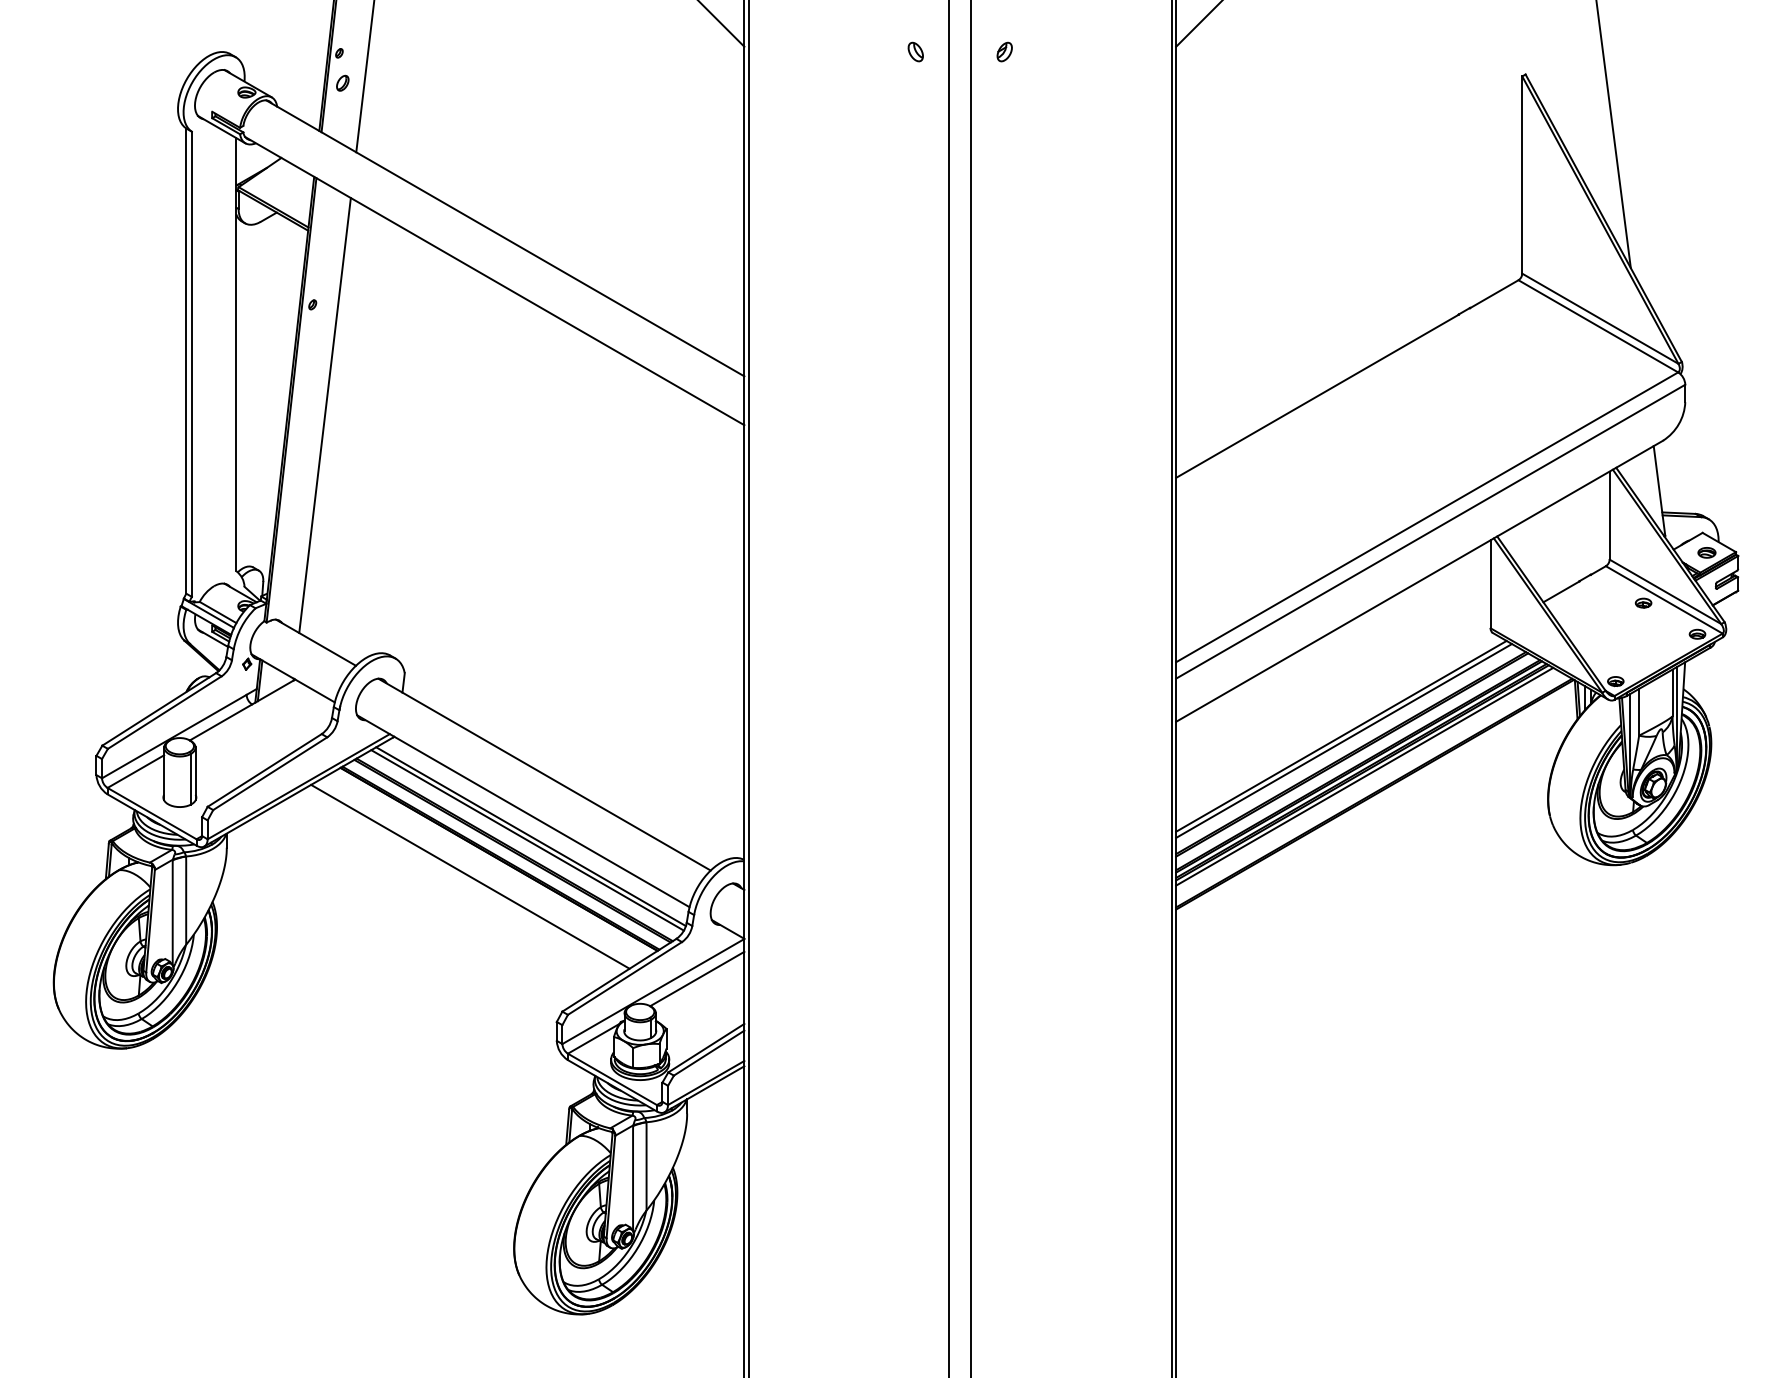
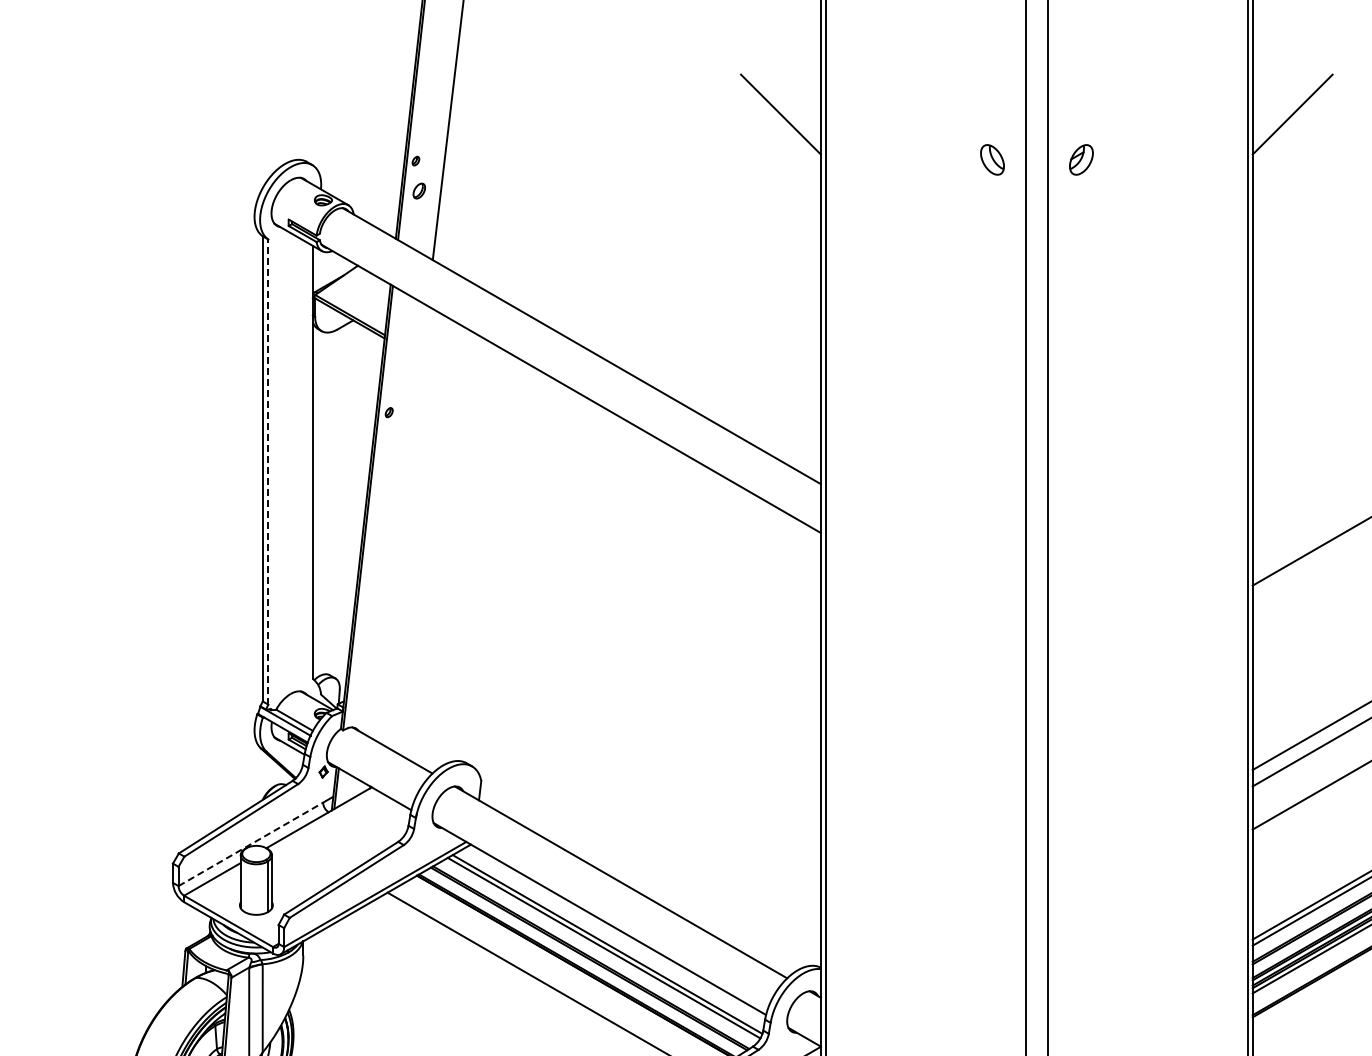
part: (915, 51) -> (992, 159), size x1.6
part: (1004, 51) -> (1081, 159), size x1.6
line: (191, 364) -> (268, 472), solid -> dashed
line: (324, 415) -> (401, 523), removed
line: (174, 736) -> (251, 844), solid -> dashed

